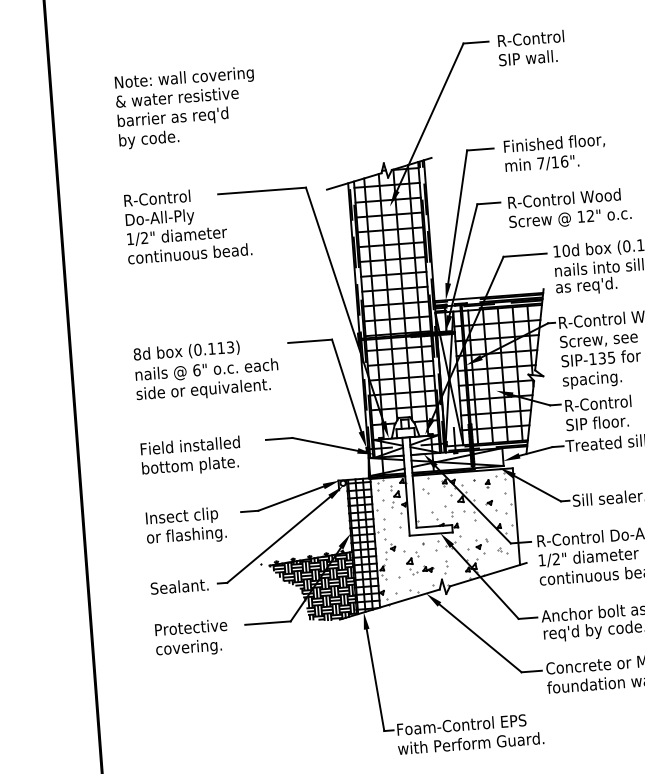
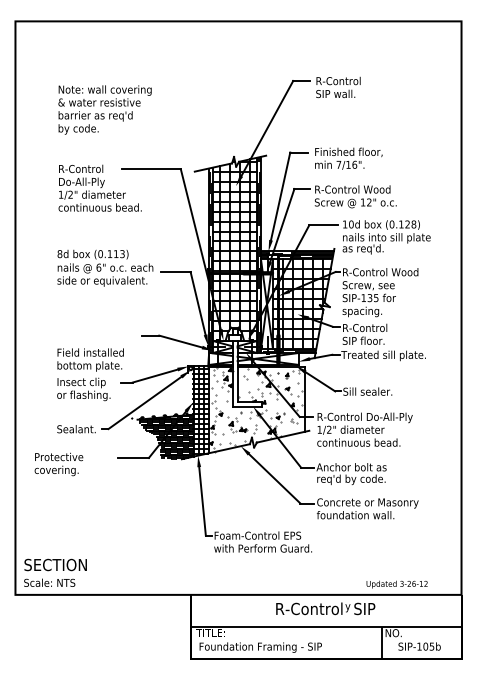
text: (206, 369) -> (105, 267), moved
text: (190, 455) -> (90, 359), moved
text: (191, 638) -> (58, 464), moved

